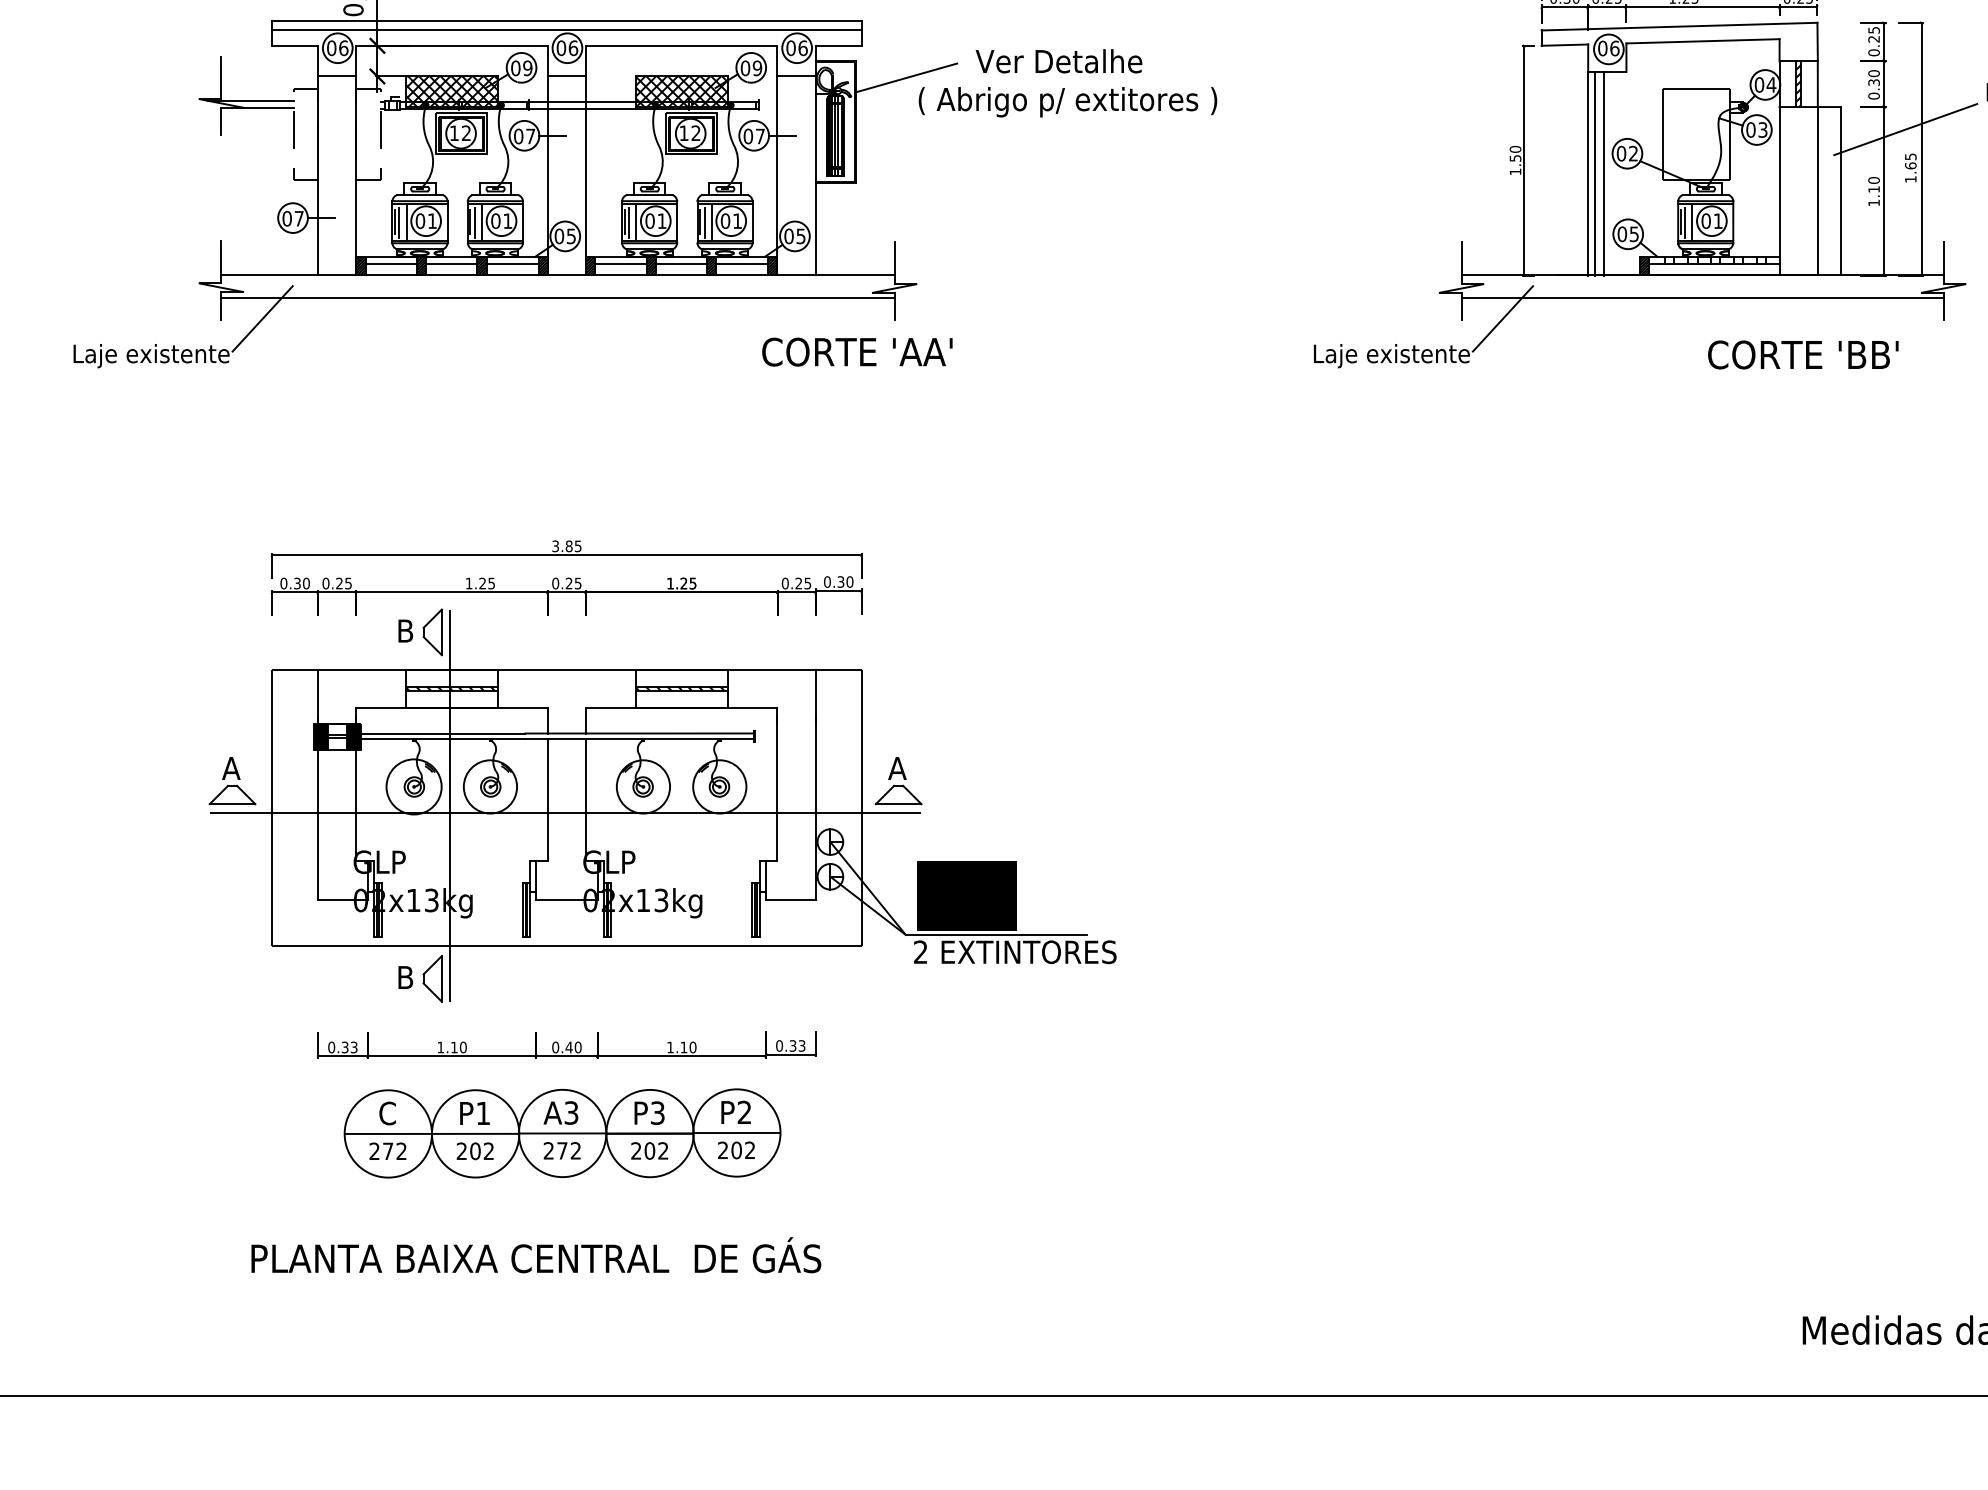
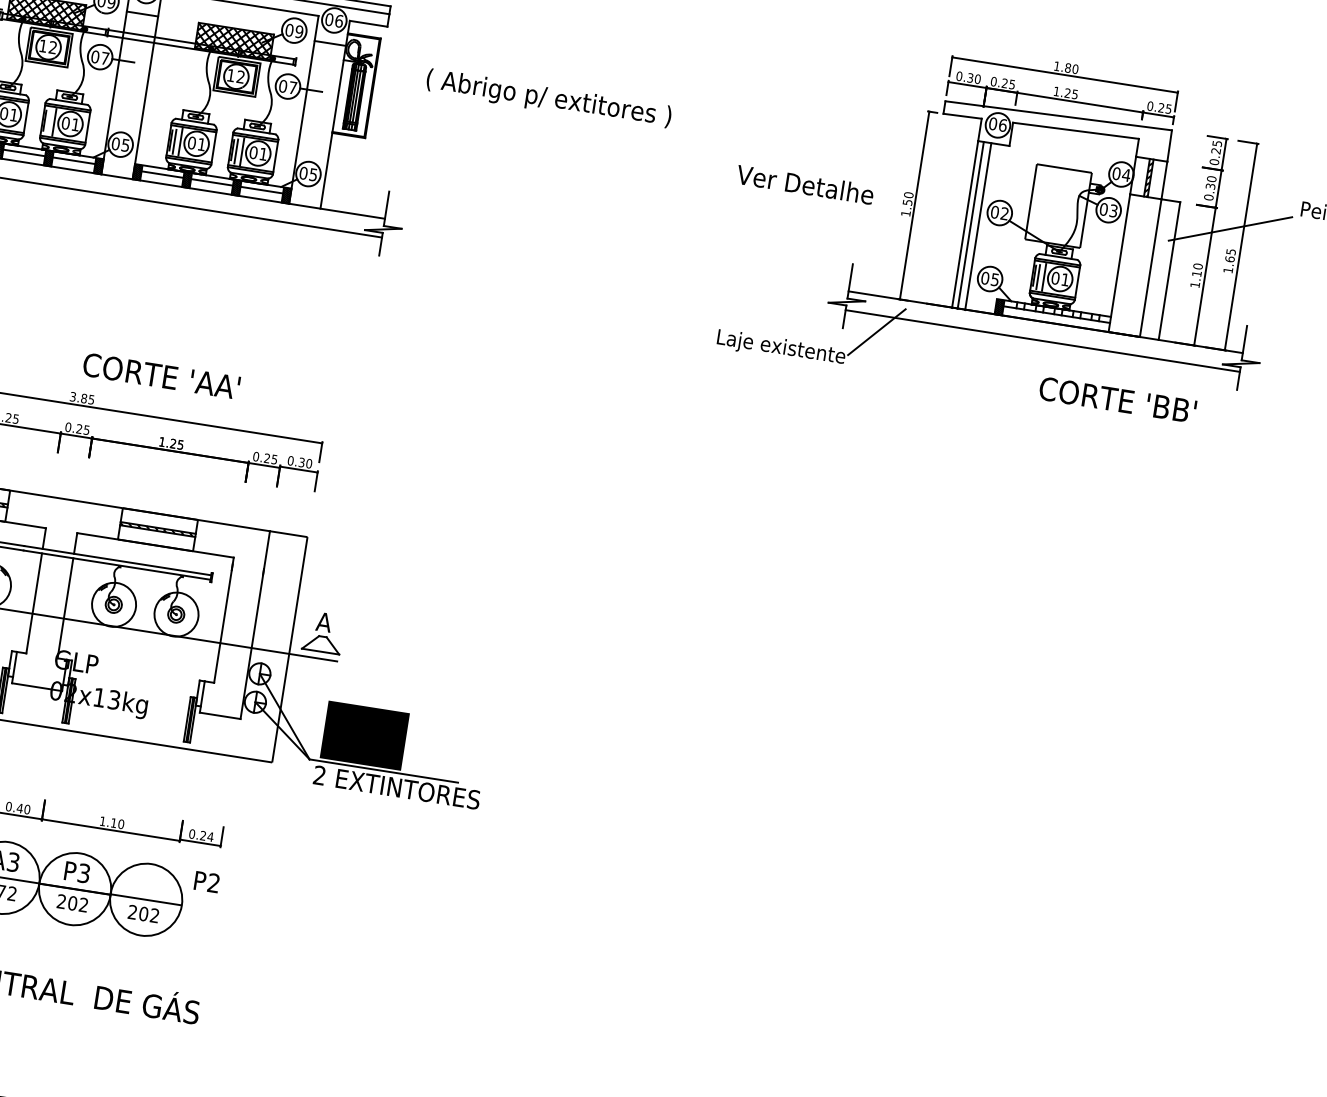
text: (1058, 61) -> (804, 184), moved
line: (906, 77) -> (420, 58), removed
line: (474, 222) -> (48, 121), removed
text: (857, 351) -> (161, 375), moved
text: (797, 1045) -> (206, 836), 0.33 -> 0.24
text: (735, 1111) -> (206, 881), moved

